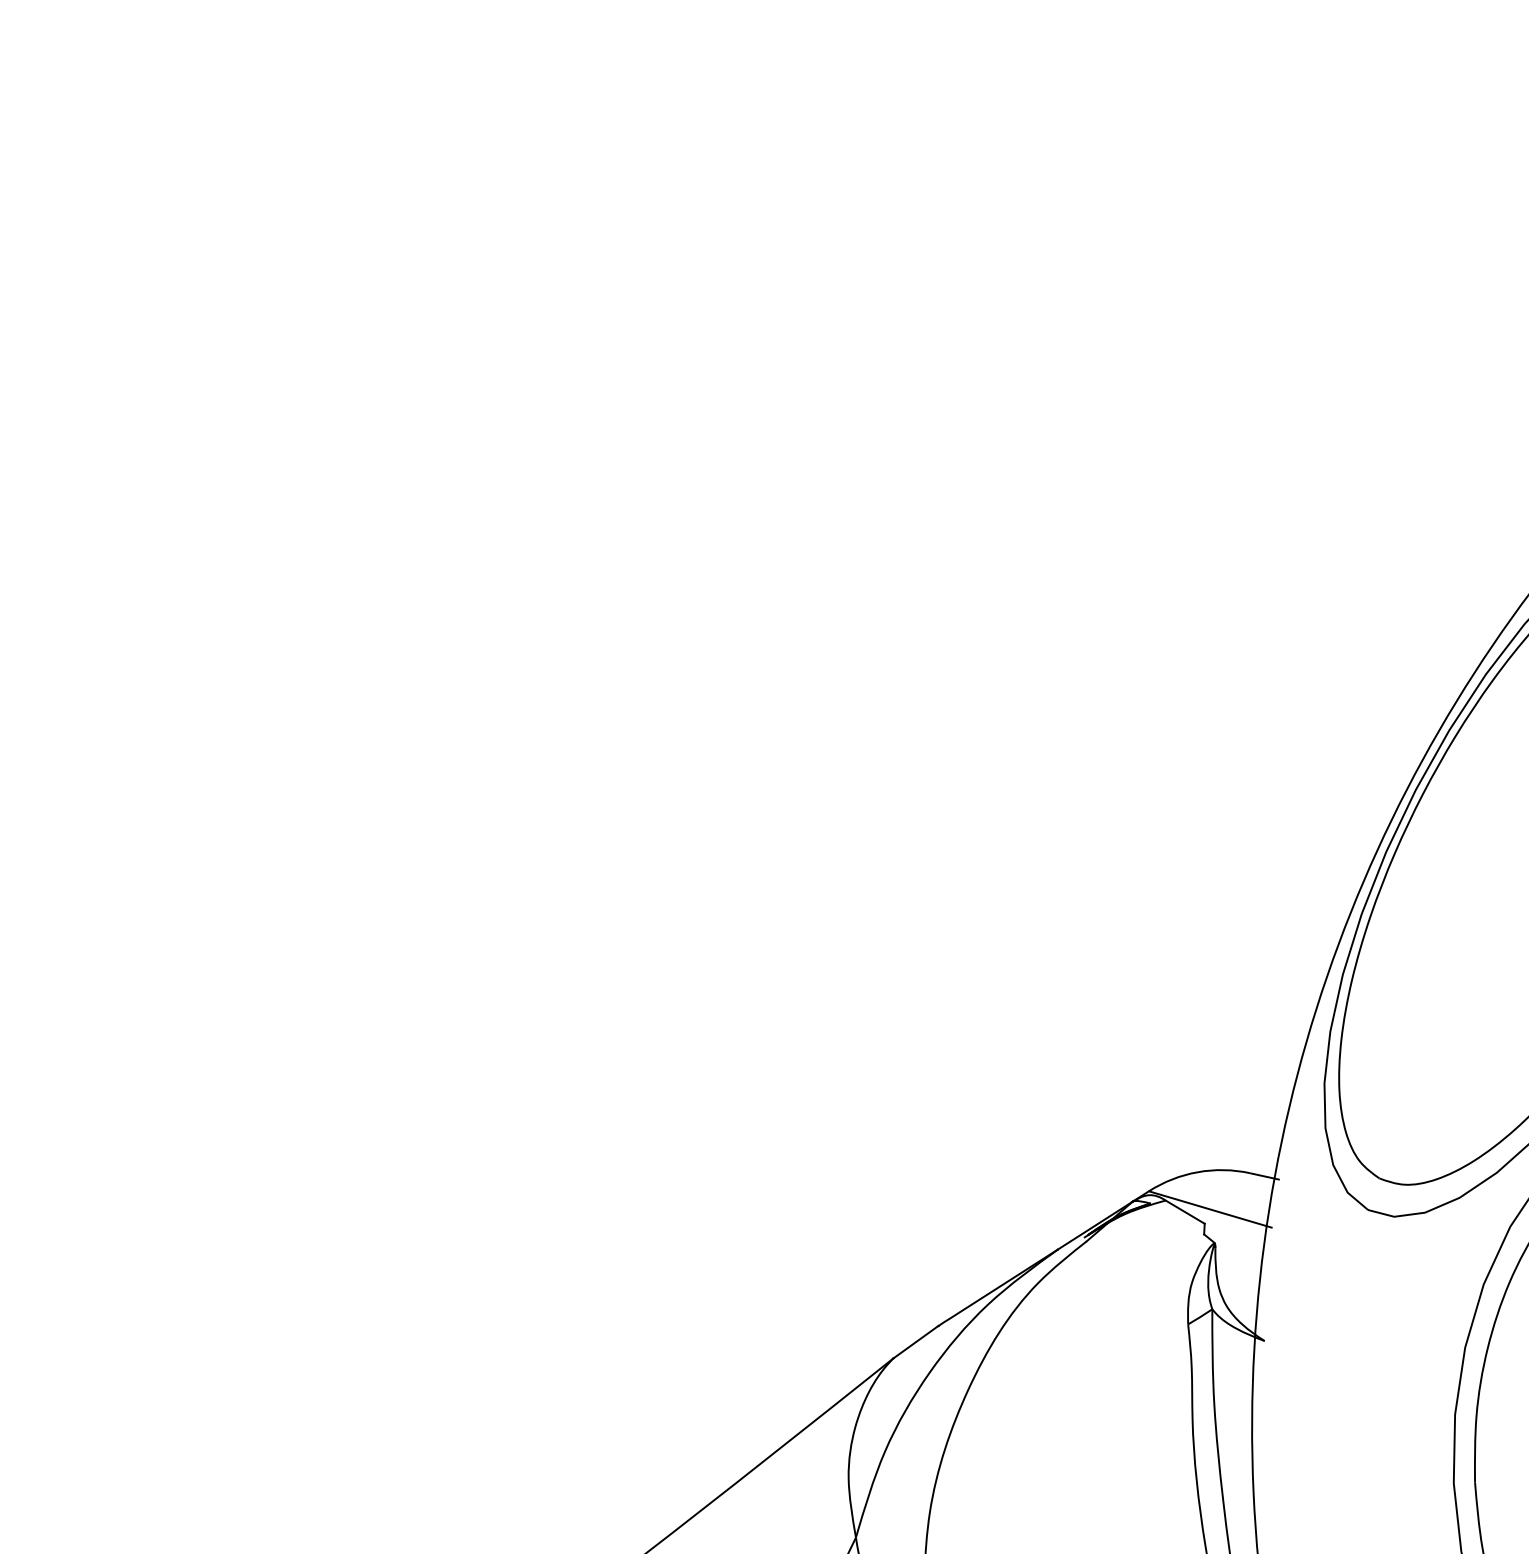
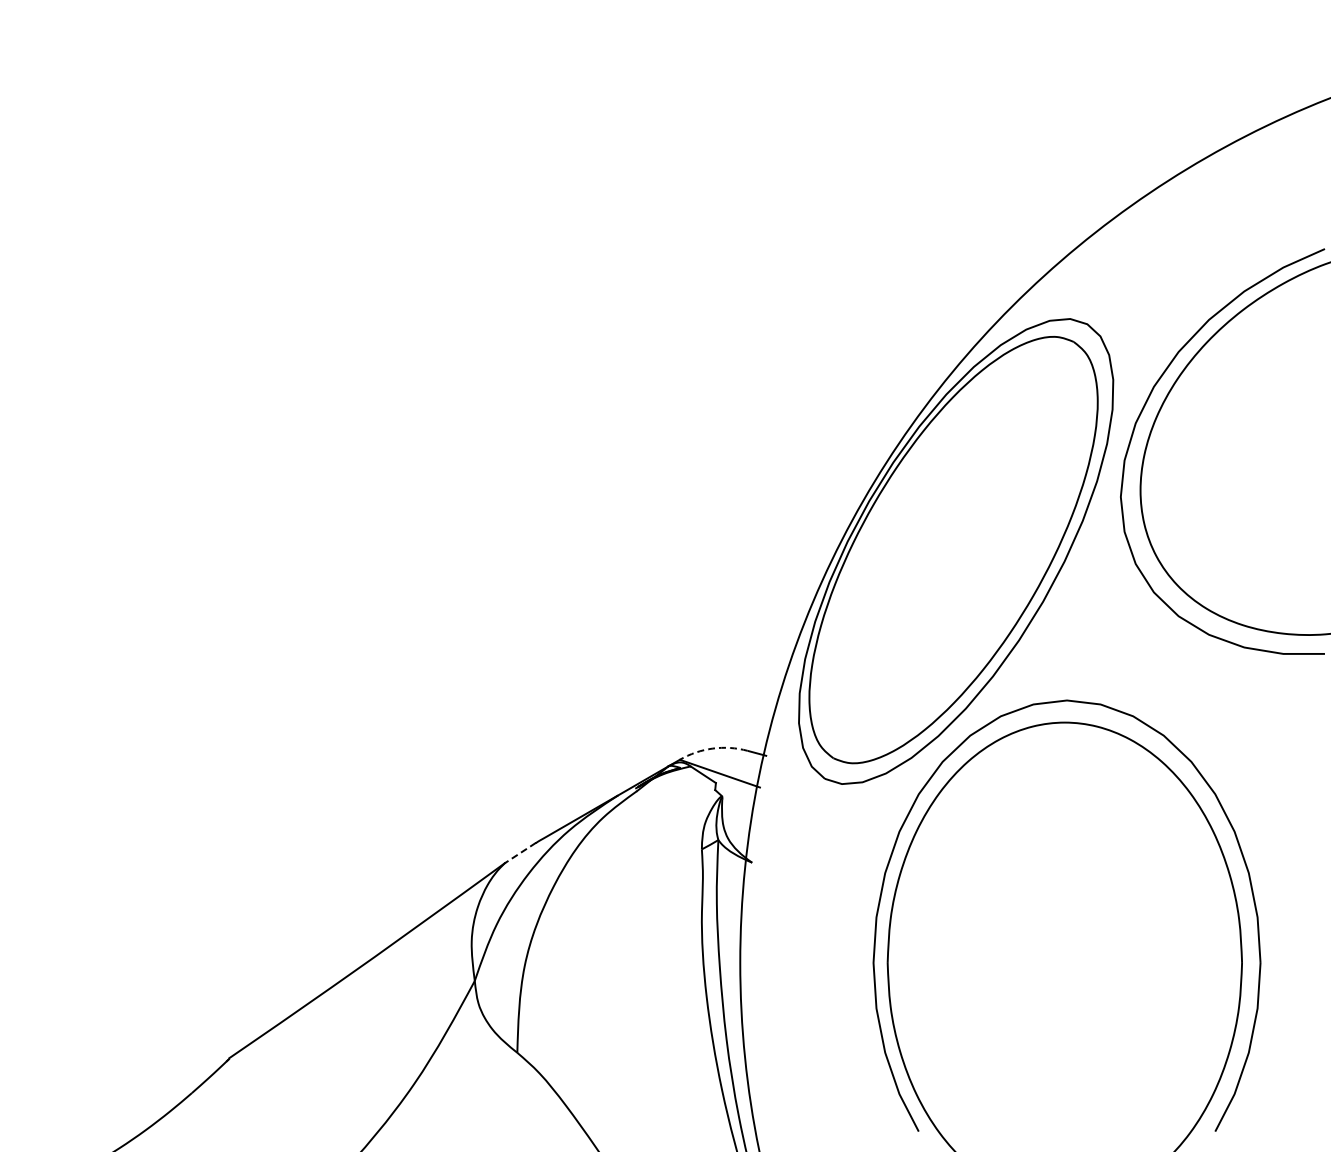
arc: (1197, 1172) -> (712, 748), solid -> dashed
line: (915, 1341) -> (520, 852), solid -> dashed

